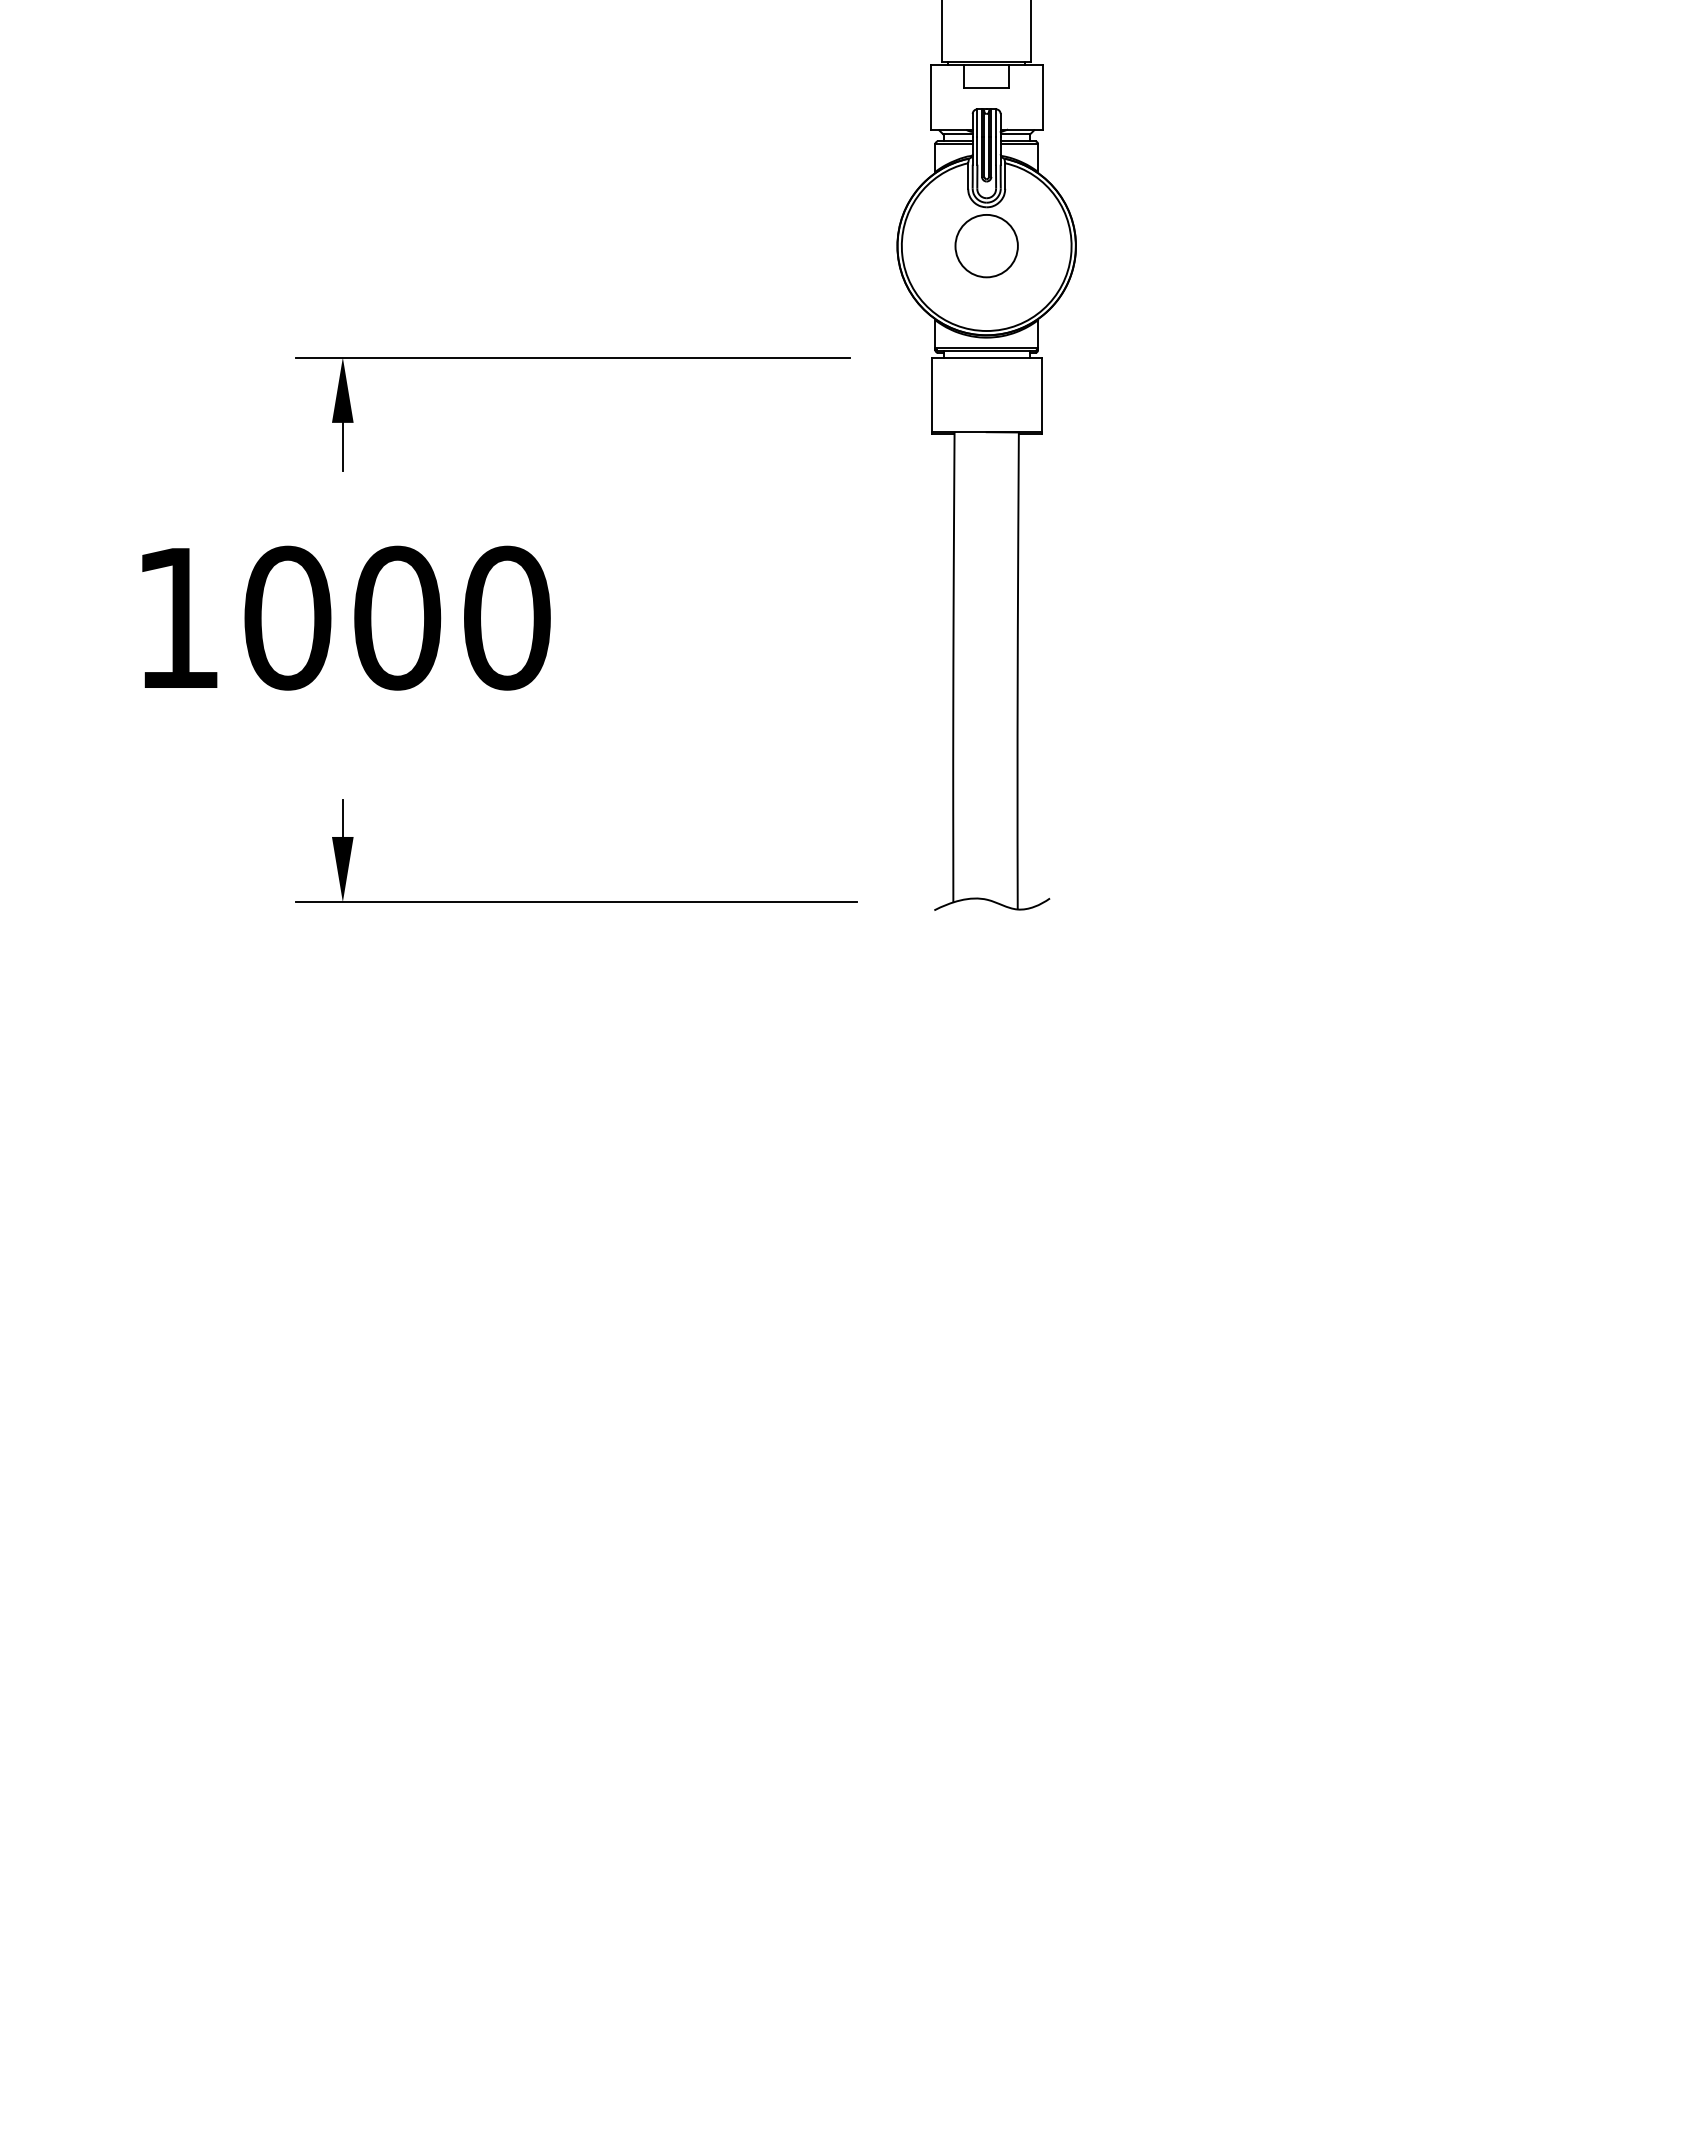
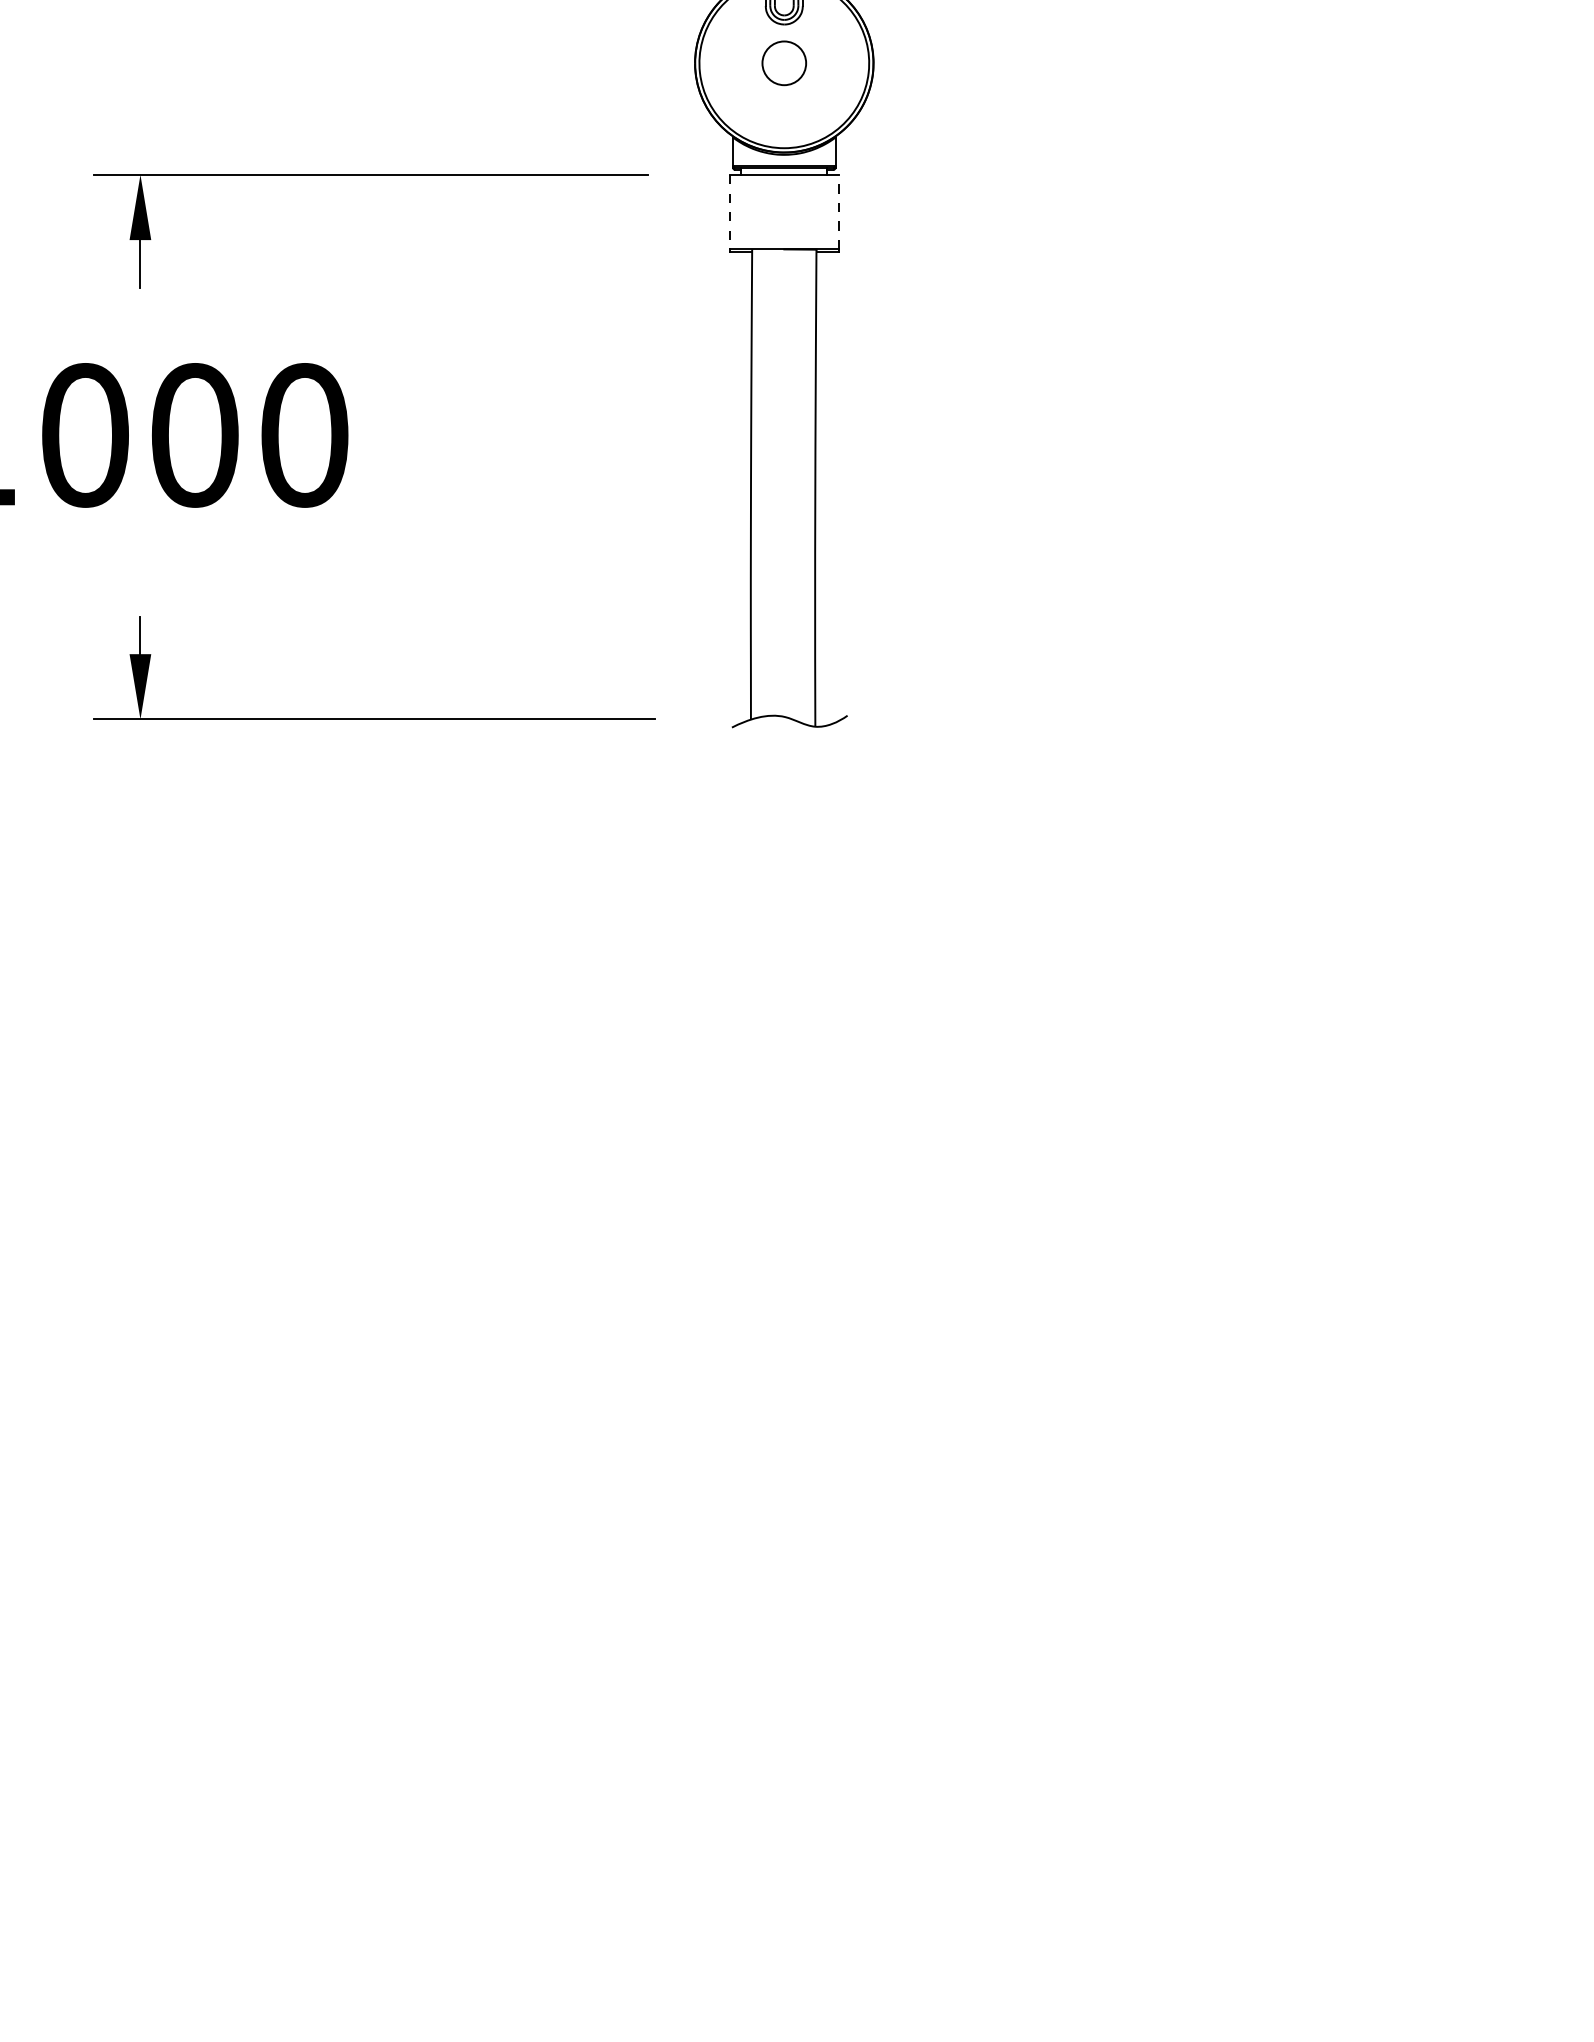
circle: (986, 245) -> (784, 62), size x0.7
line: (1041, 394) -> (839, 211), solid -> dashed
line: (932, 395) -> (730, 212), solid -> dashed

